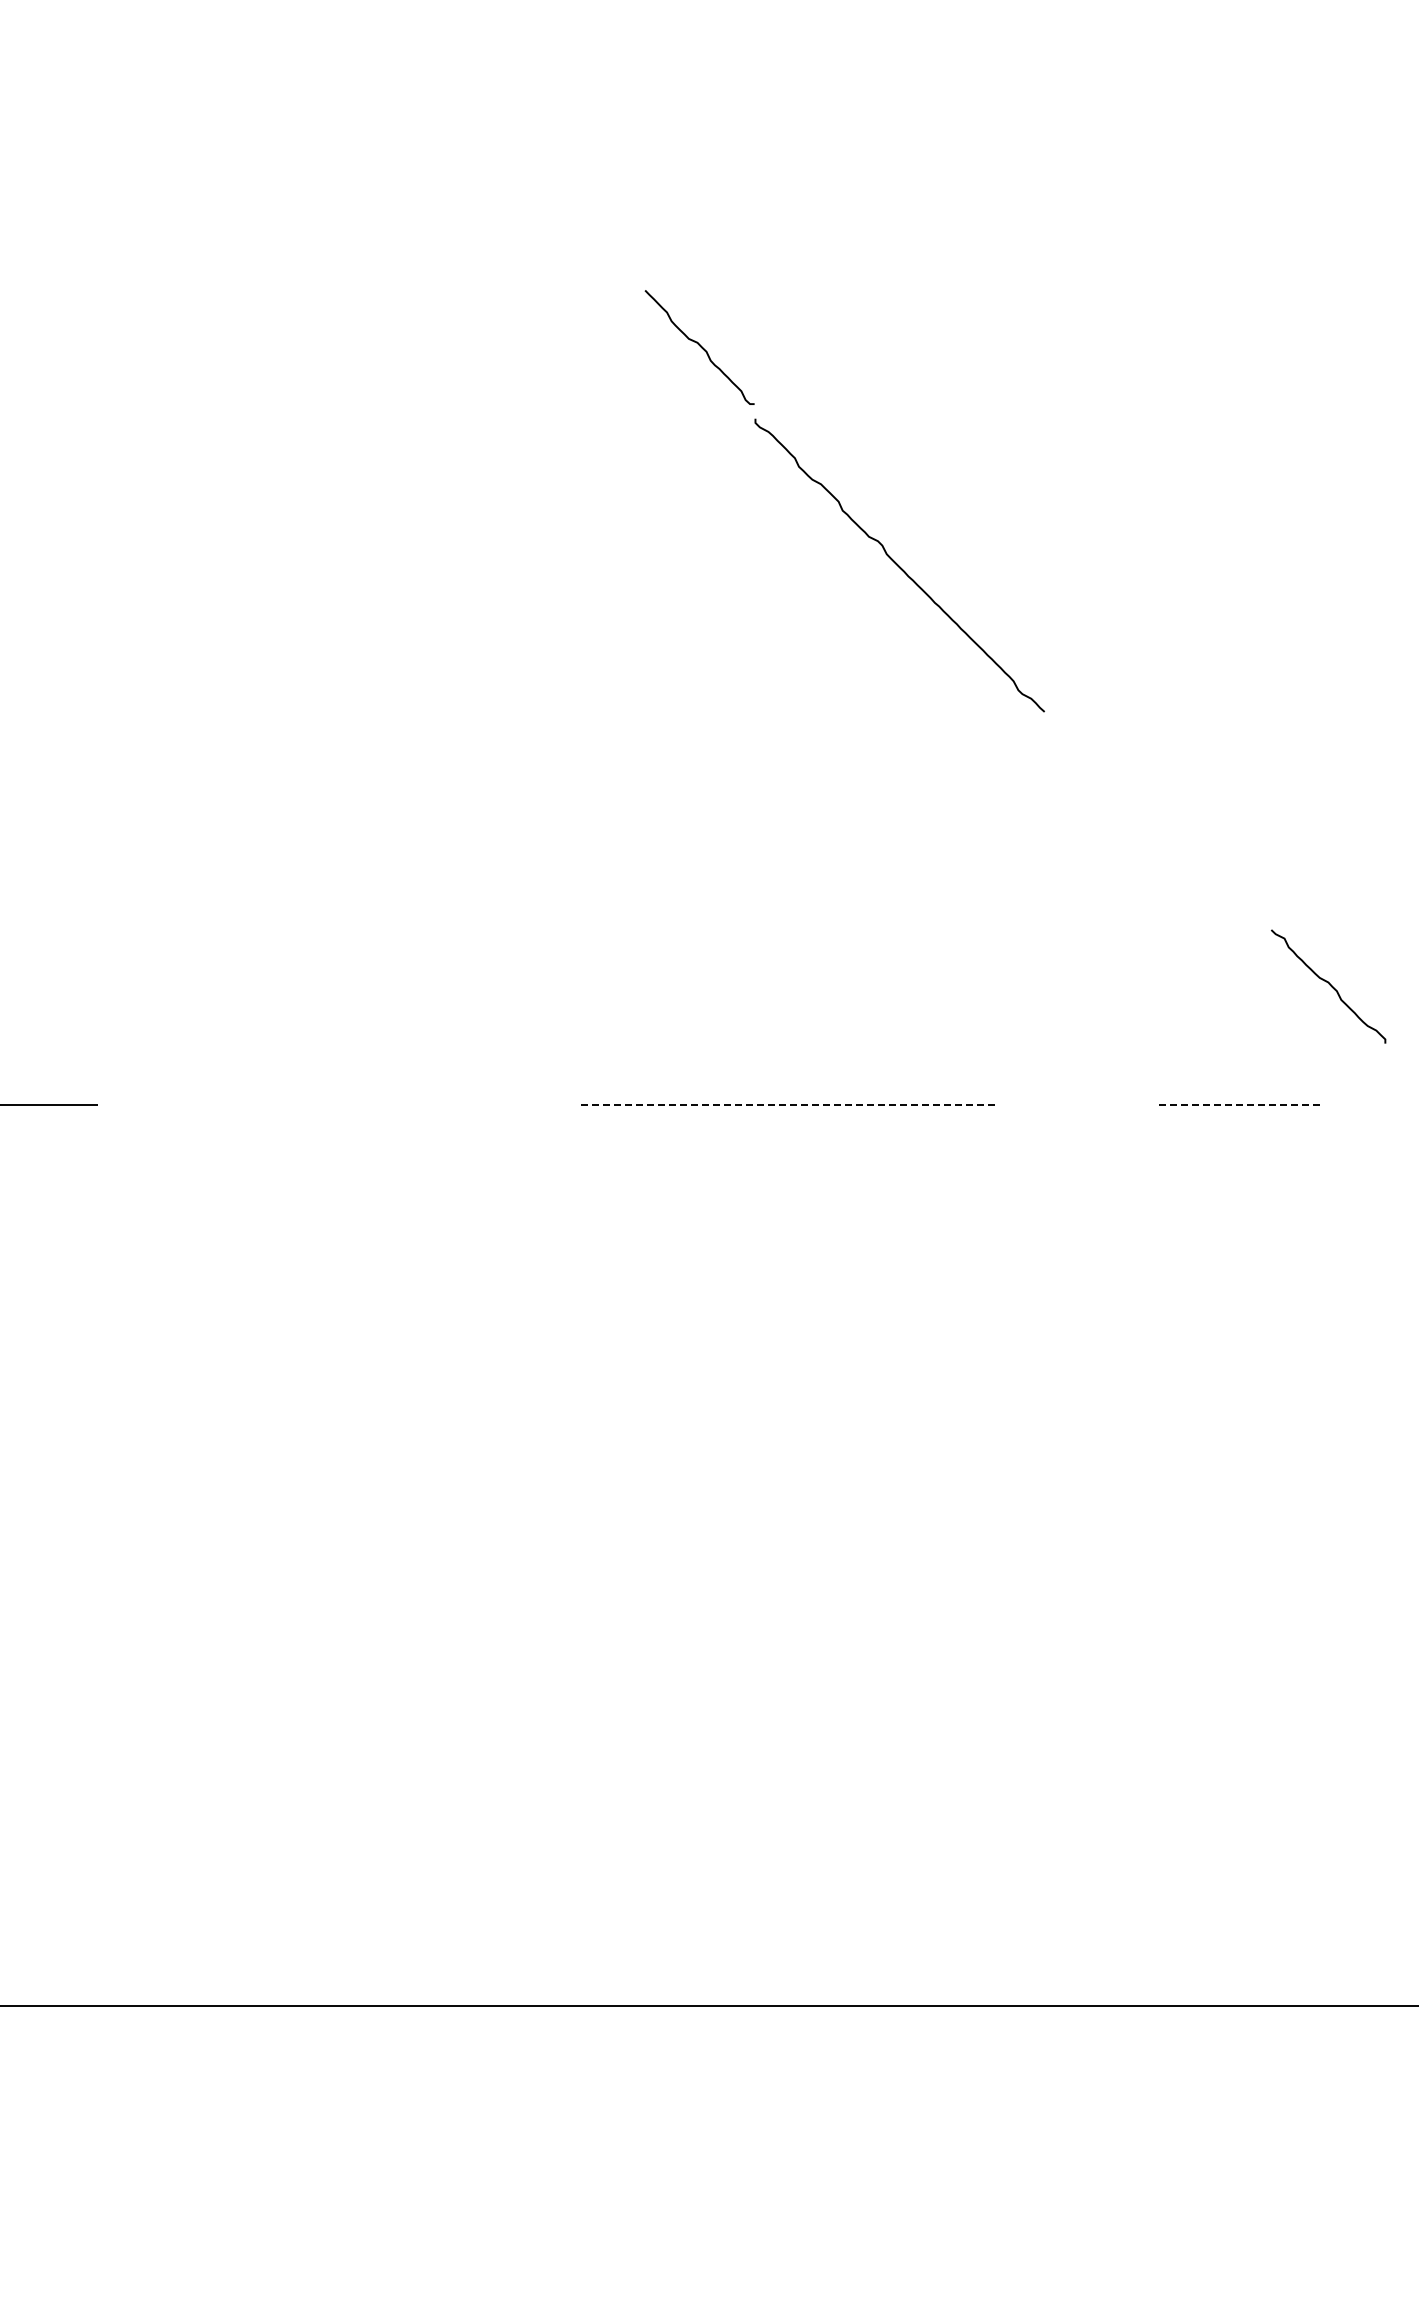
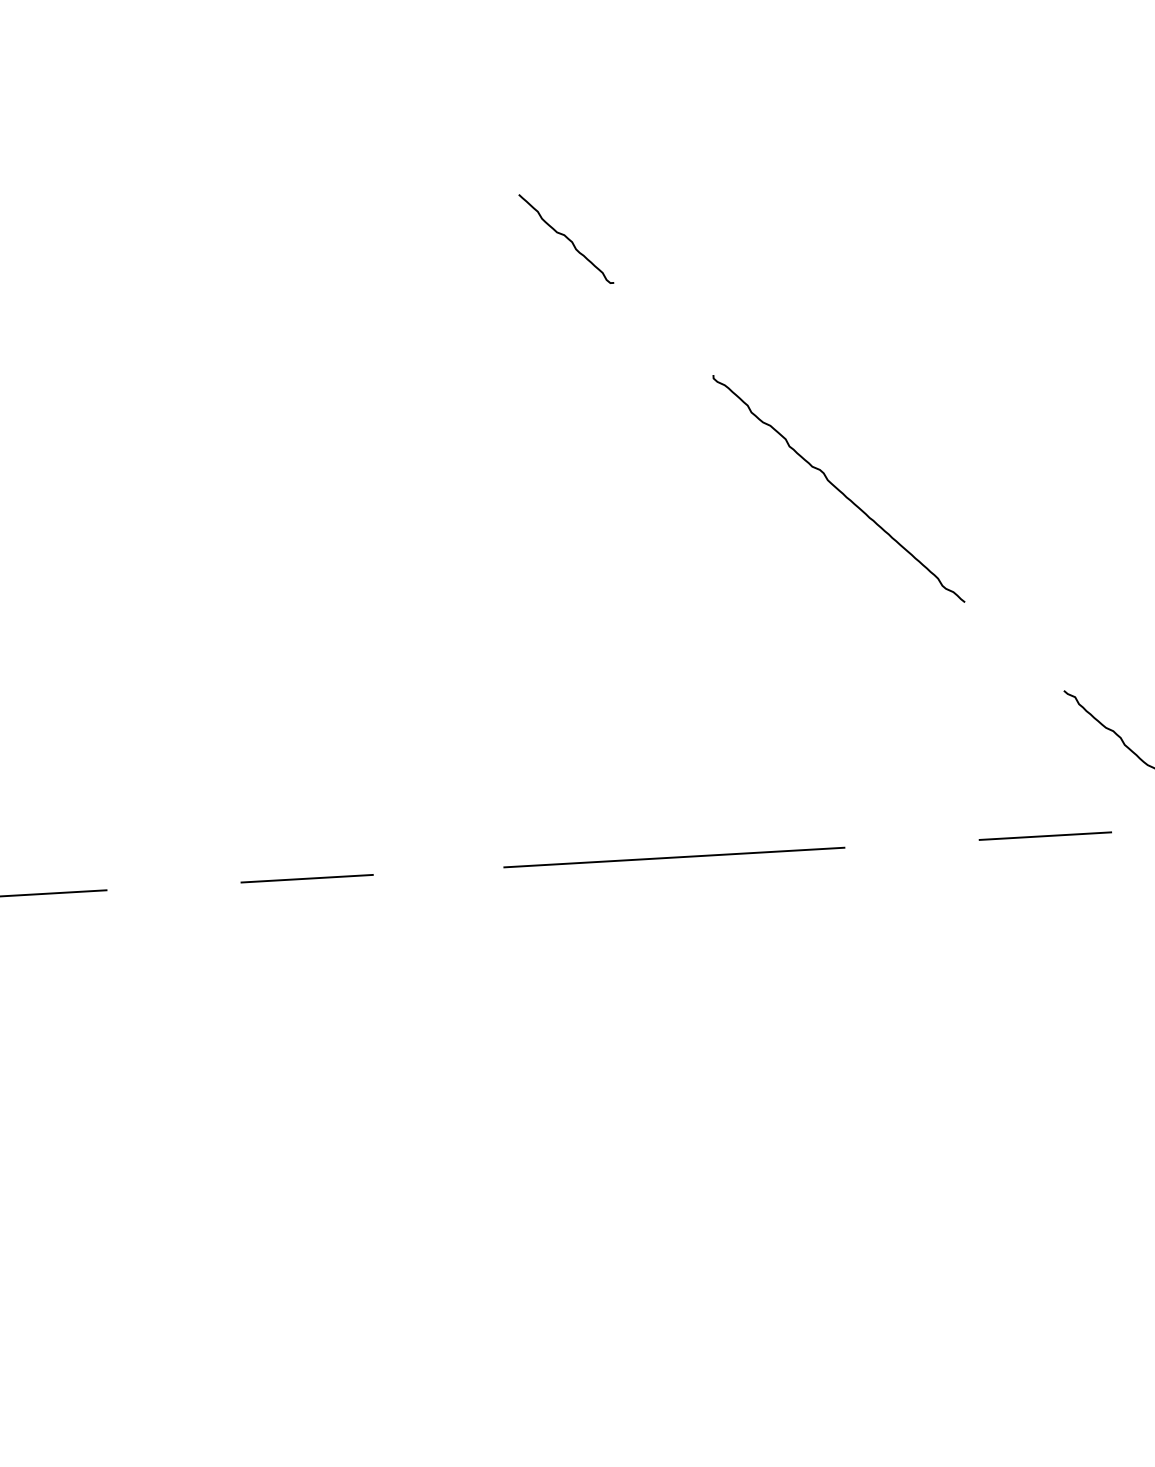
curve: (899, 565) -> (838, 488), moved
line: (340, 1104) -> (306, 878), added
line: (787, 1104) -> (674, 857), dashed -> solid
line: (1238, 1104) -> (1045, 835), dashed -> solid

